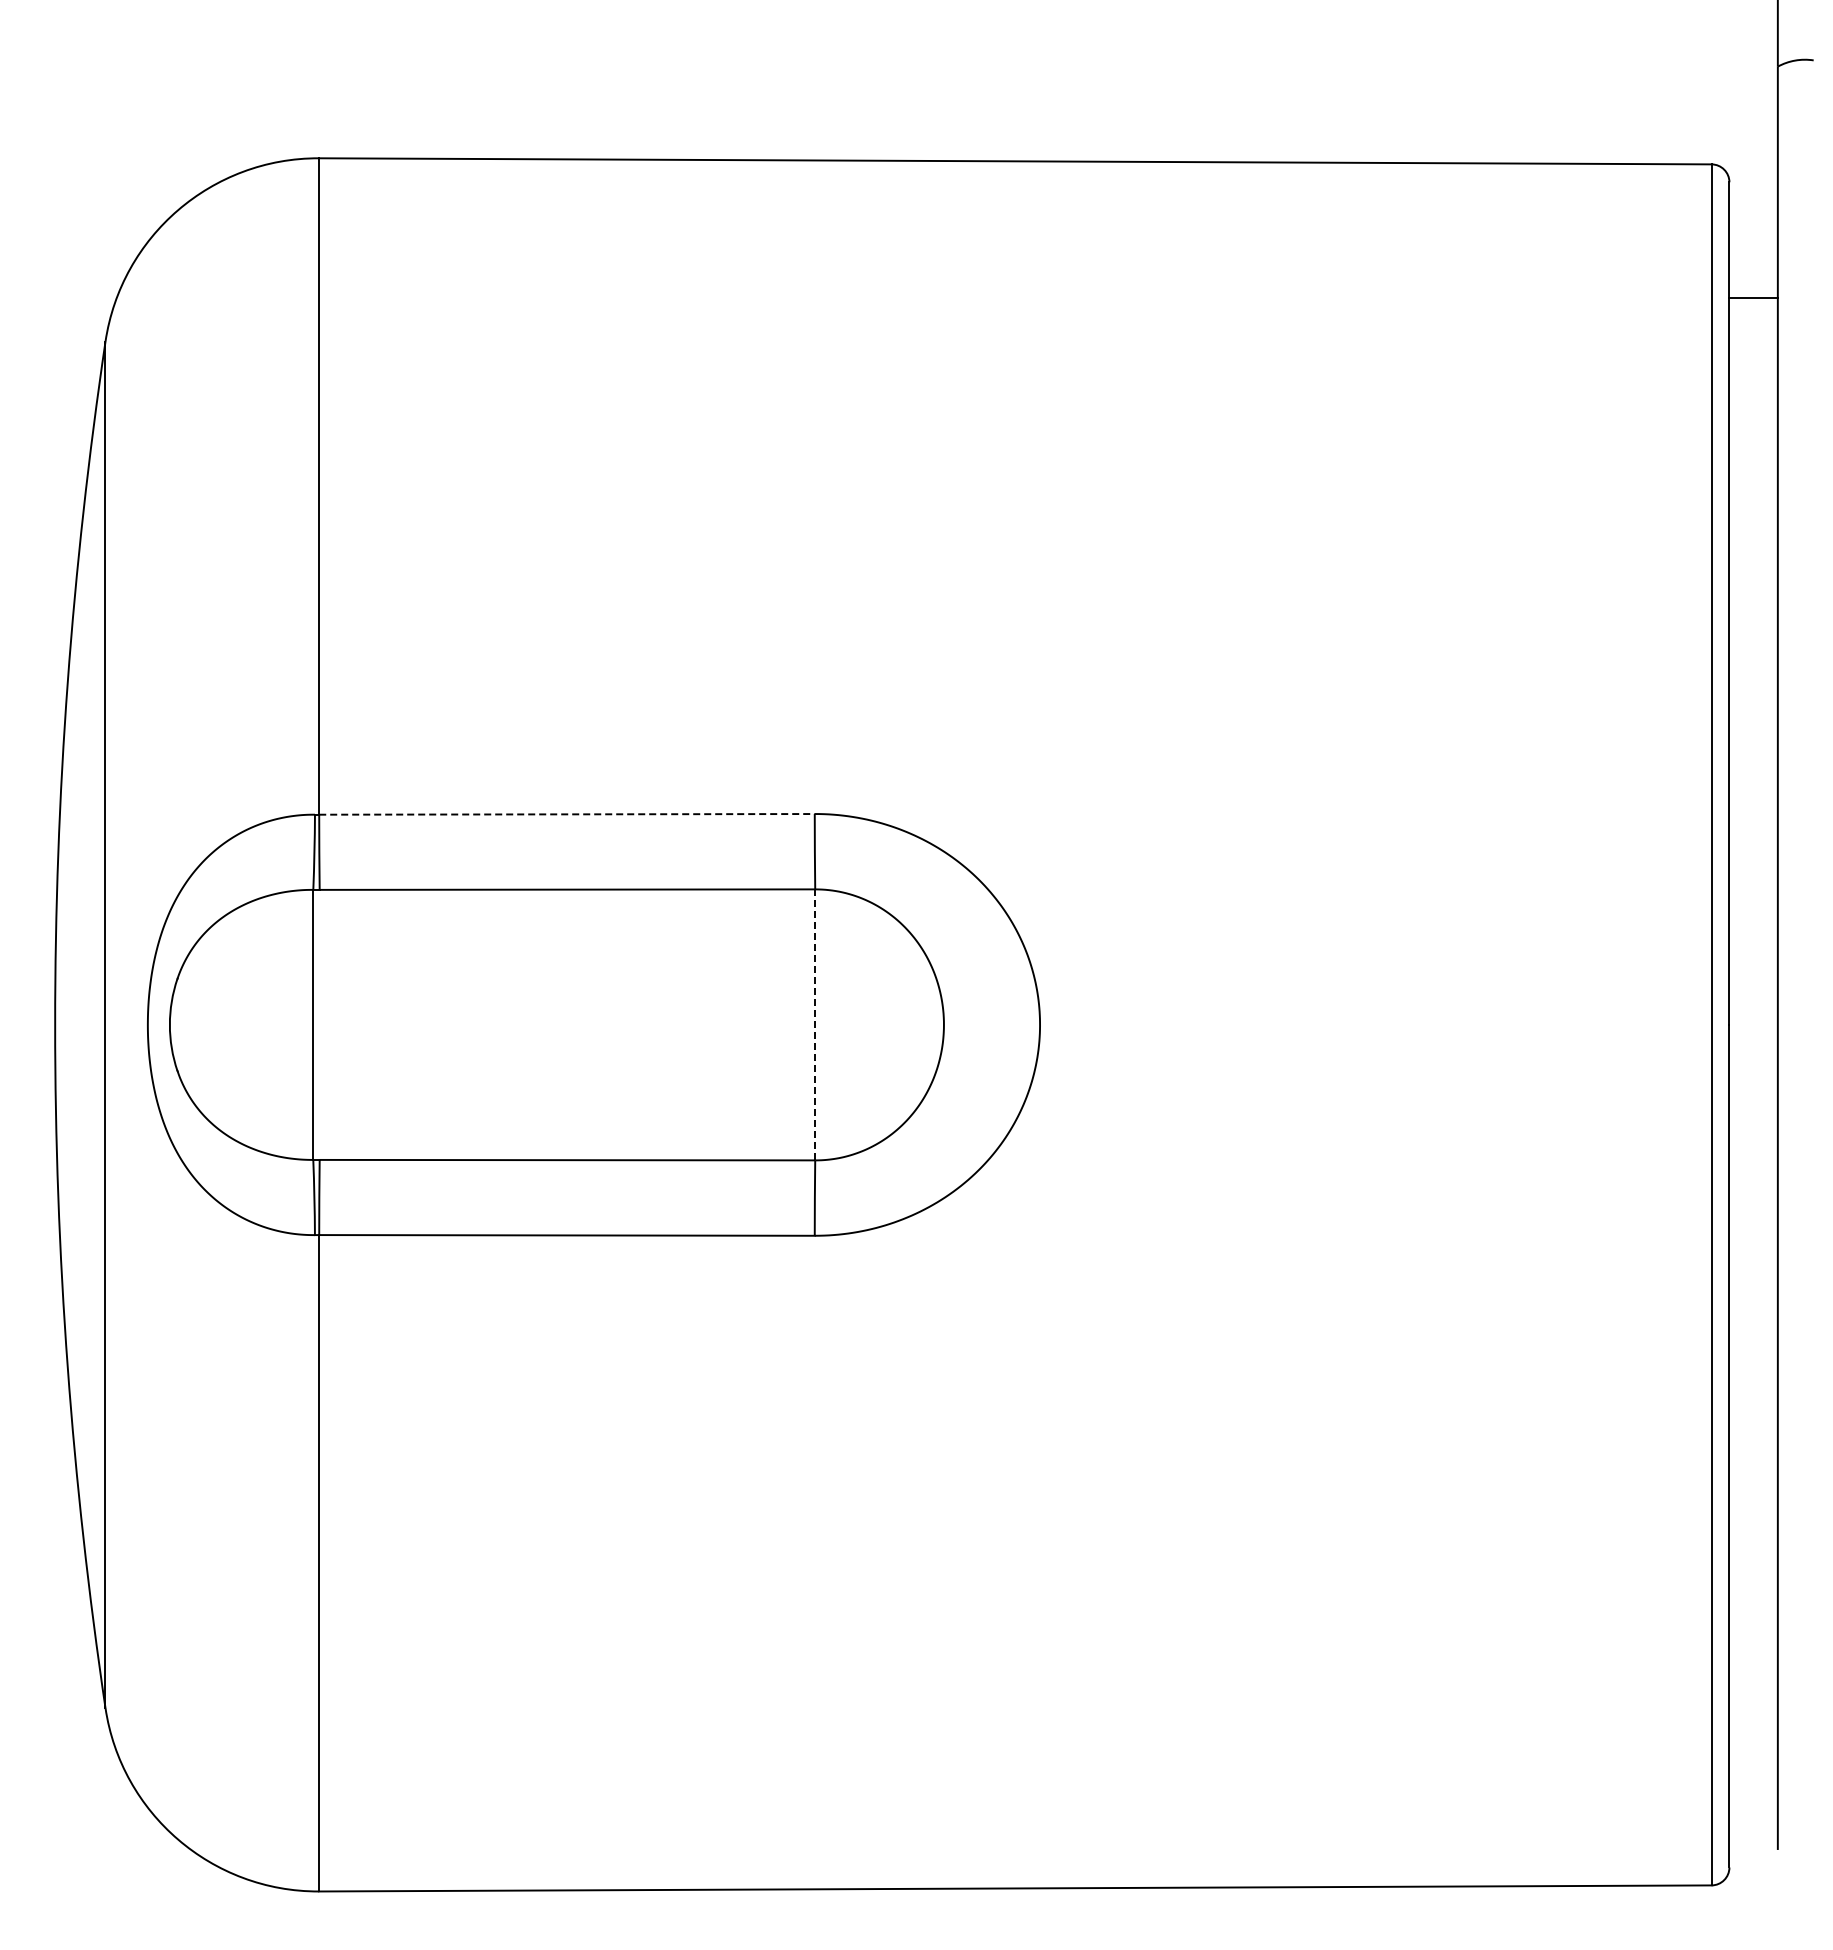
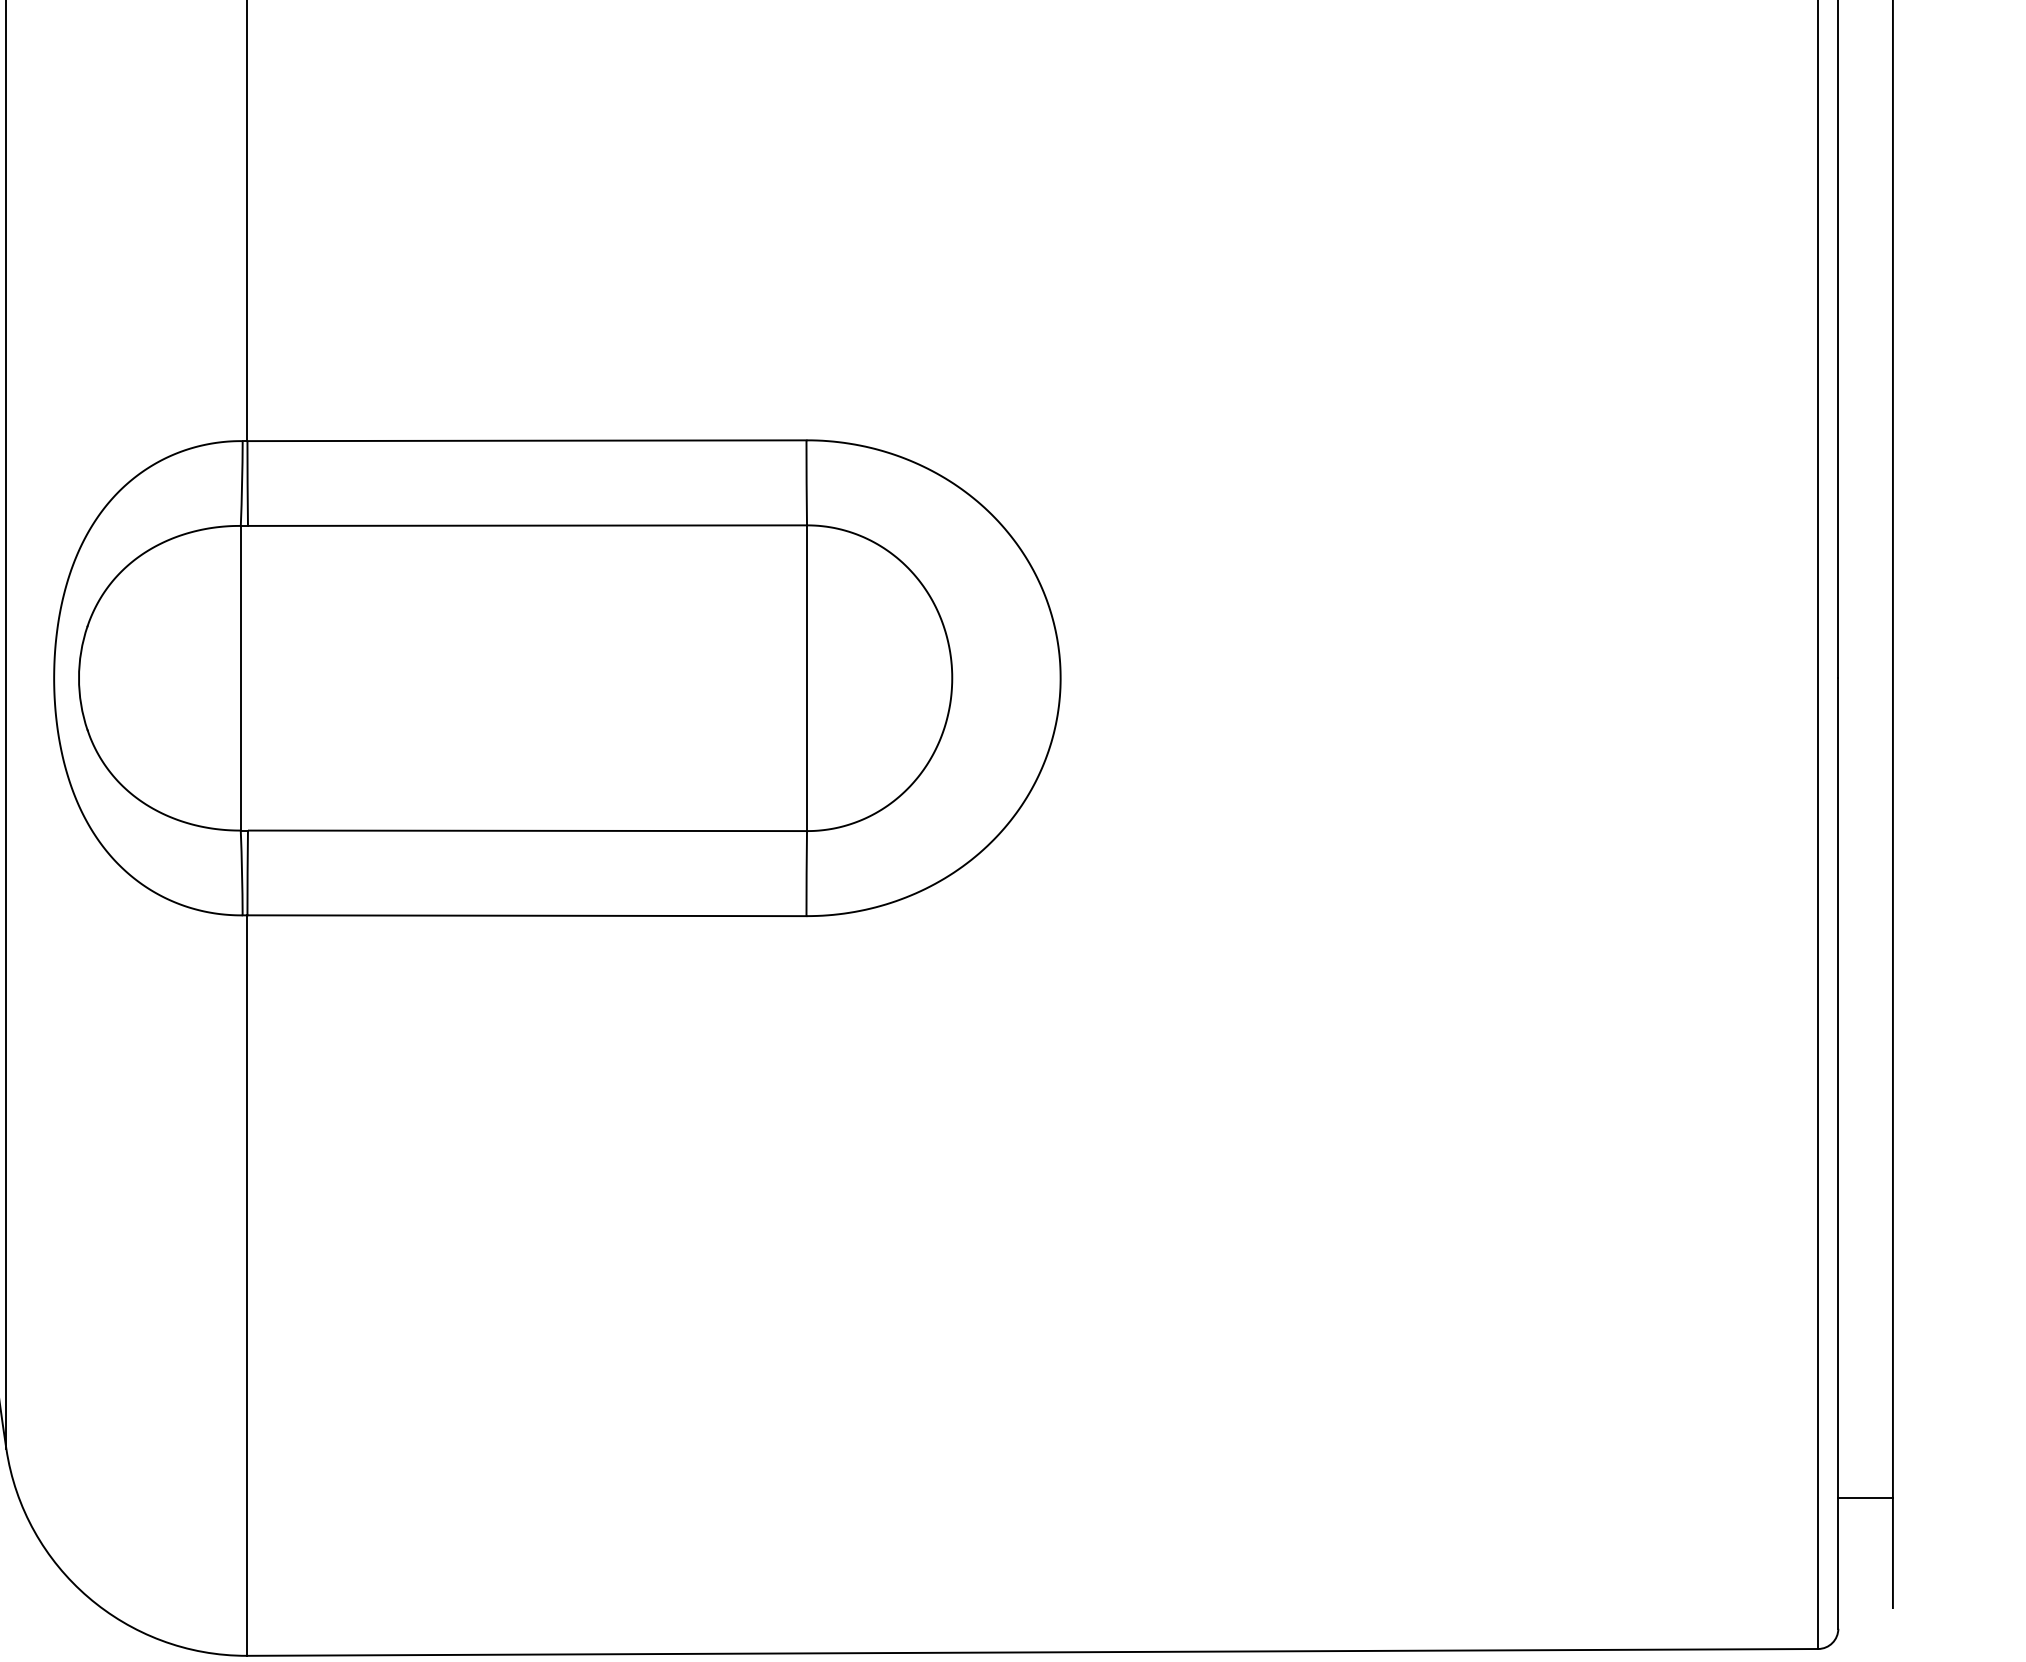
line: (566, 814) -> (526, 440), dashed -> solid
line: (815, 1024) -> (807, 677), dashed -> solid
line: (1753, 1751) -> (1865, 1497), added

